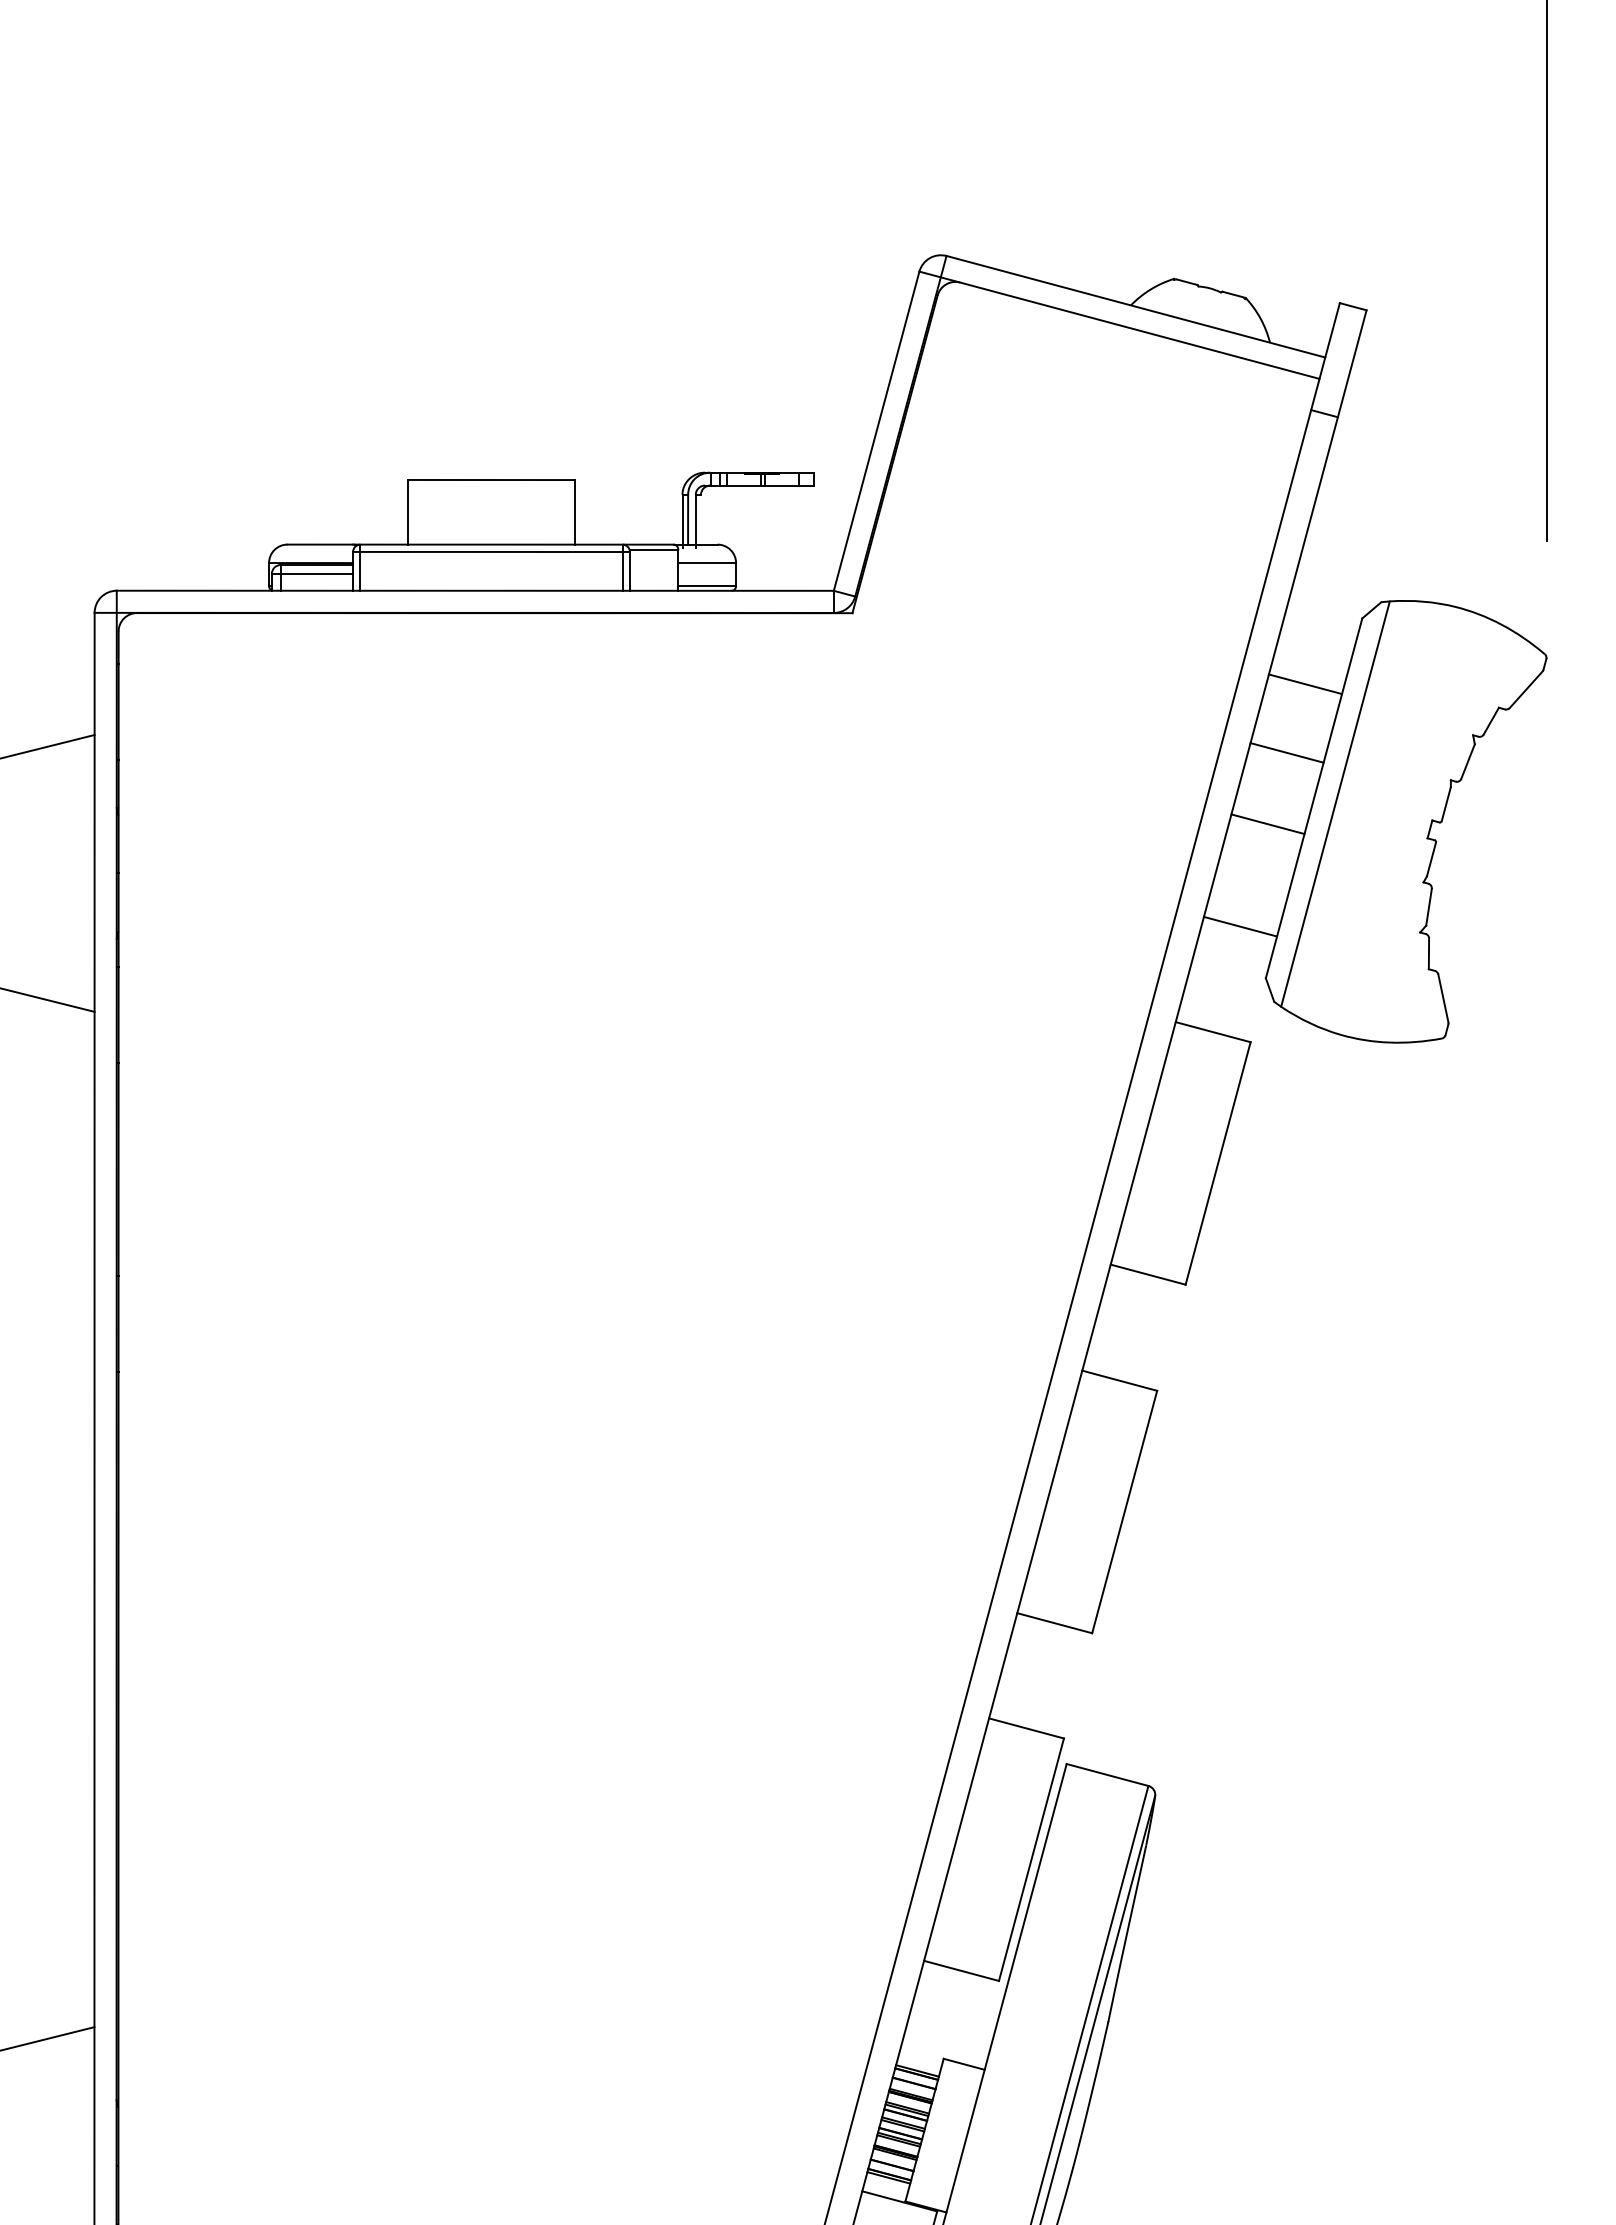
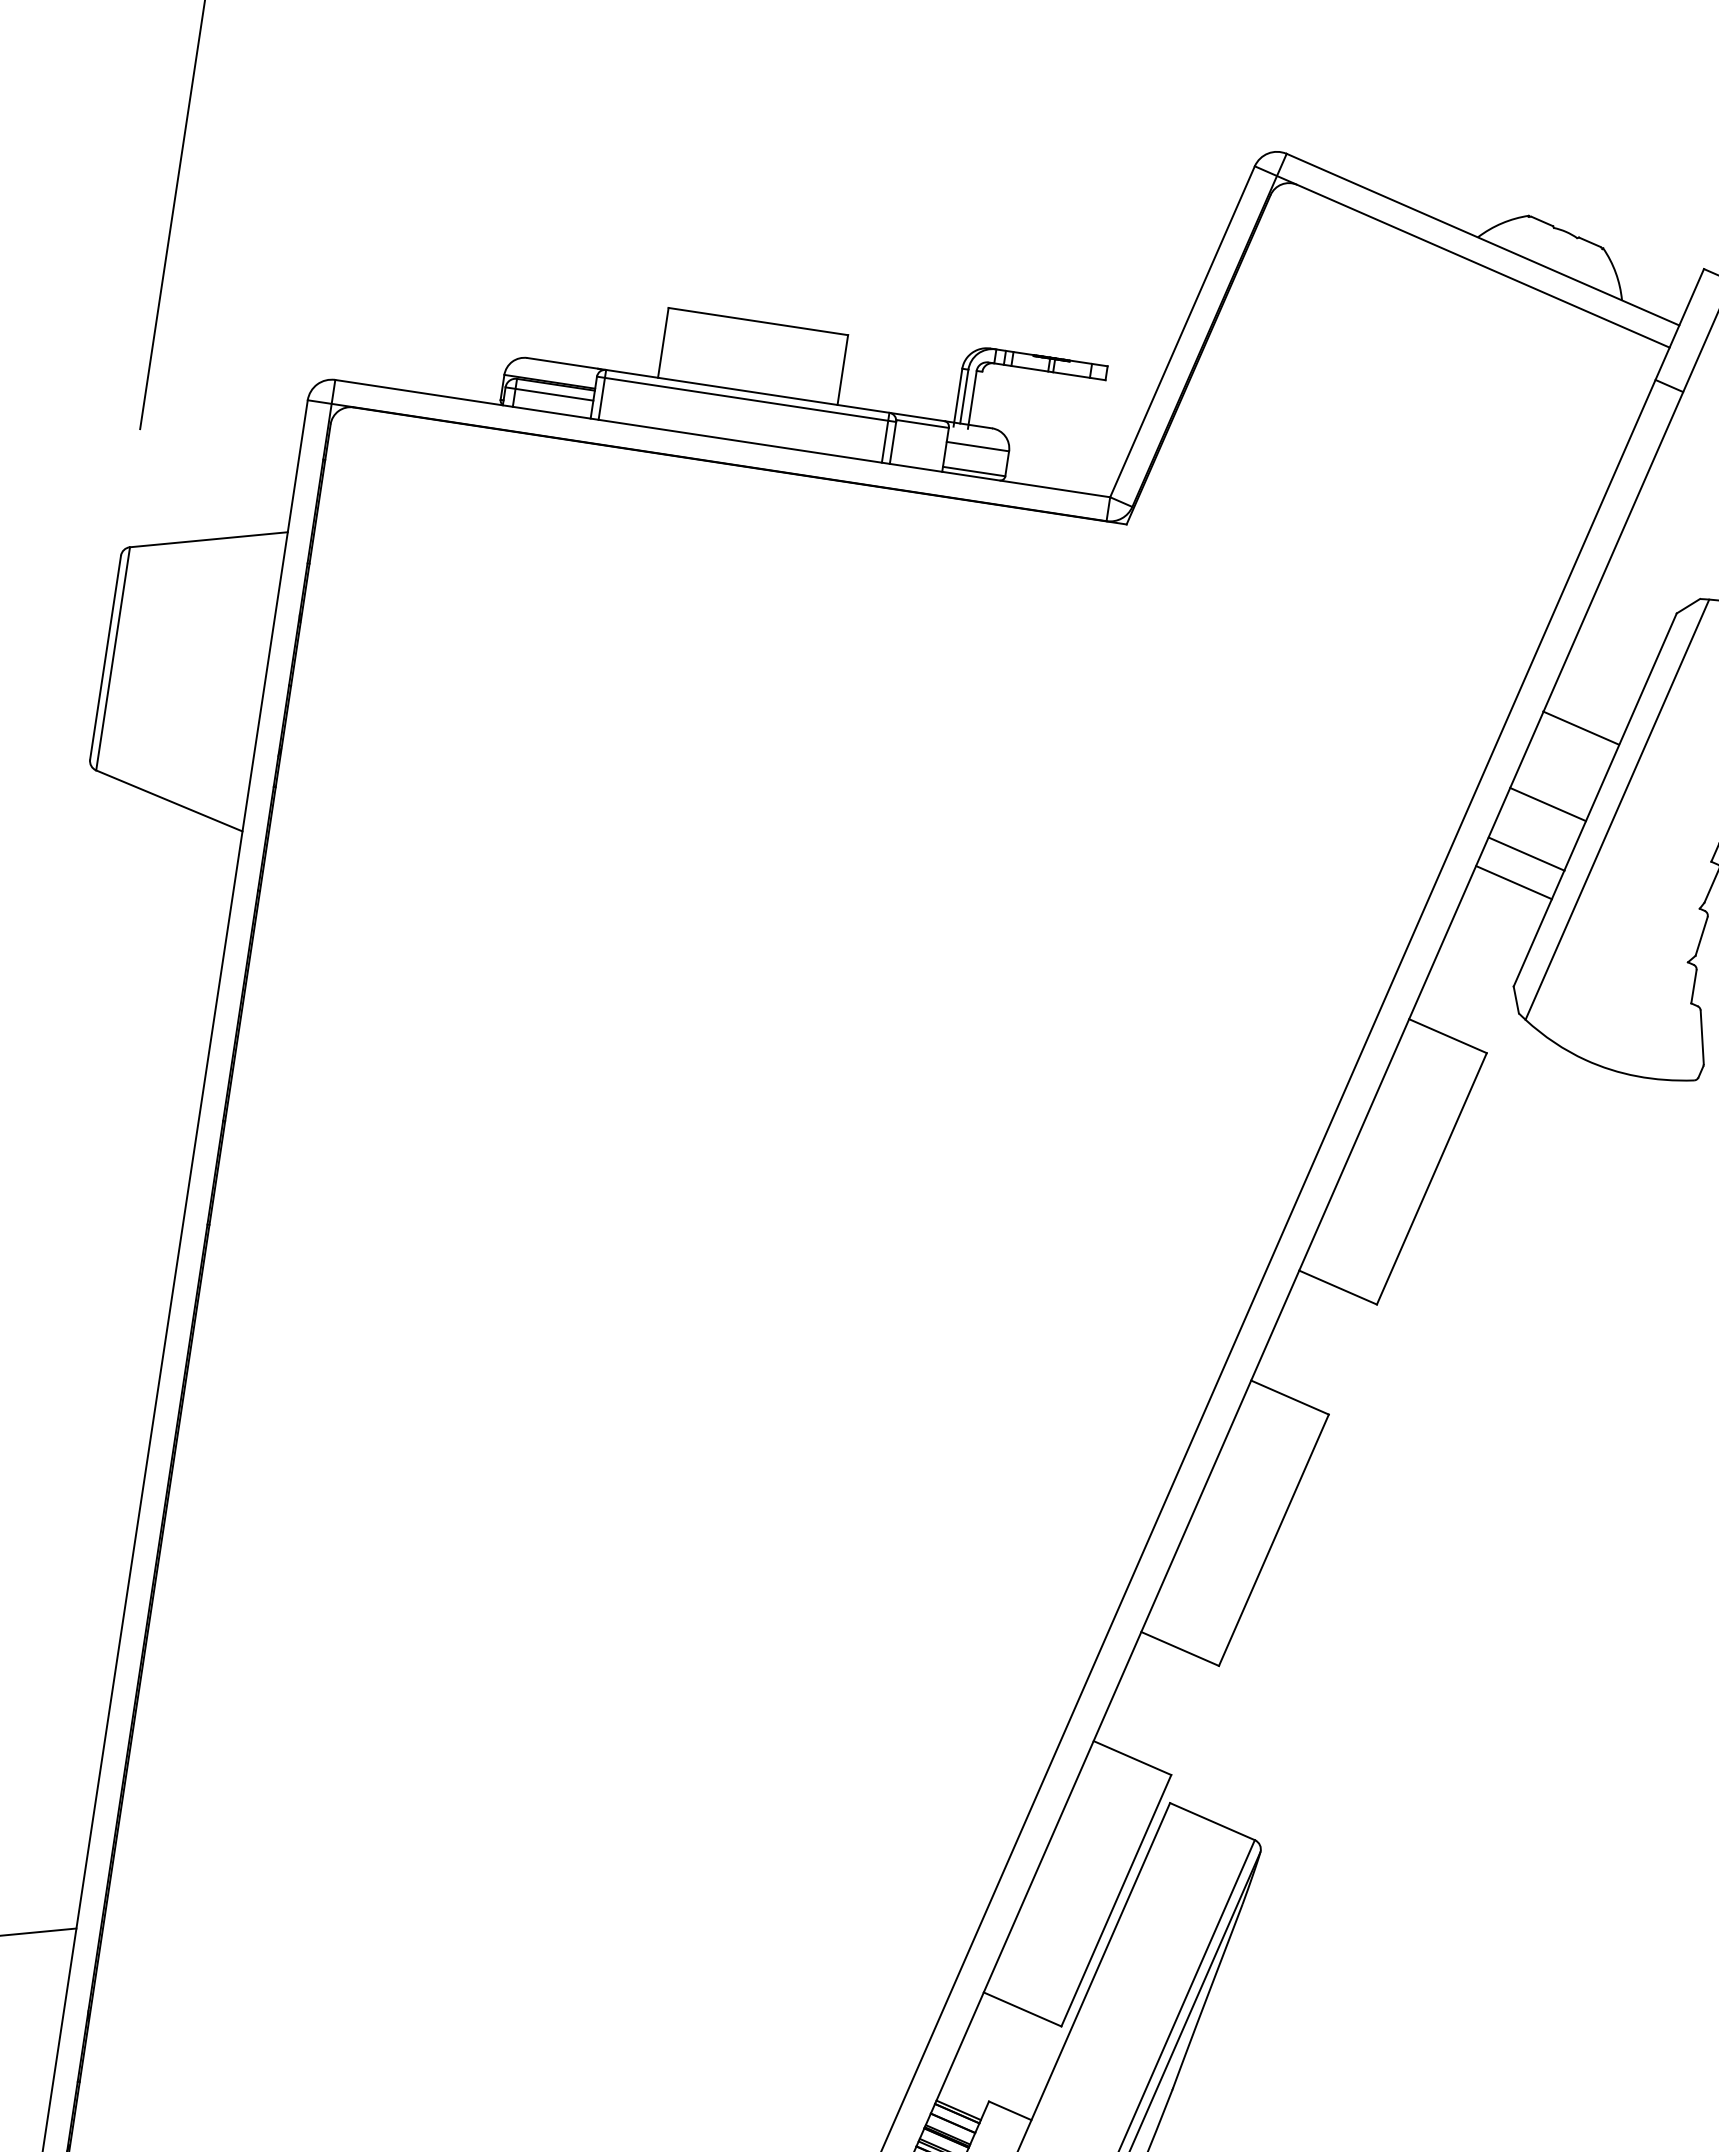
line: (1305, 684) -> (1581, 728), moved
line: (1286, 752) -> (1547, 804), moved
line: (1267, 824) -> (1513, 882), moved
line: (1240, 926) -> (1526, 853), moved

